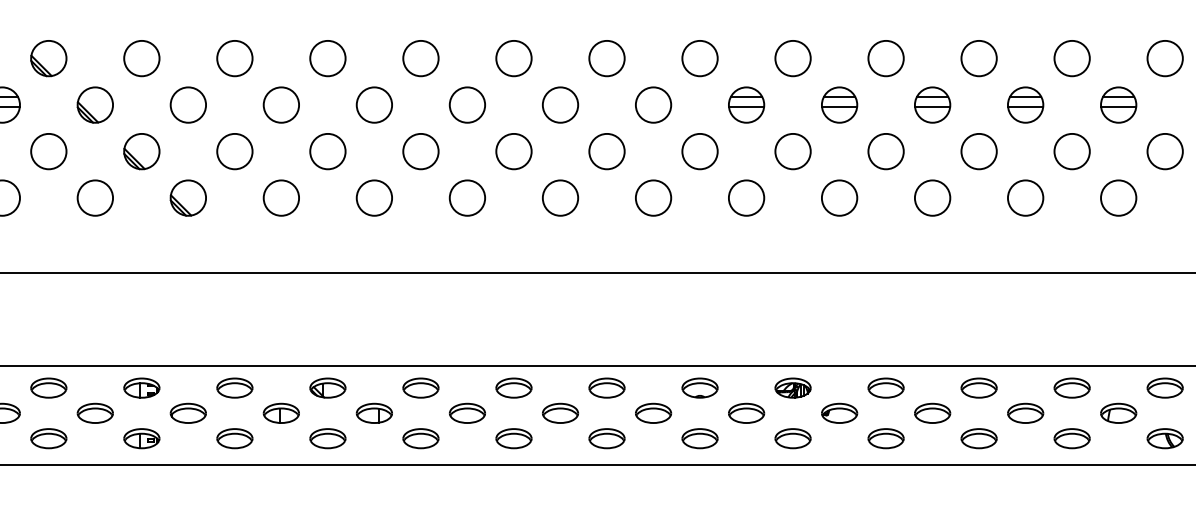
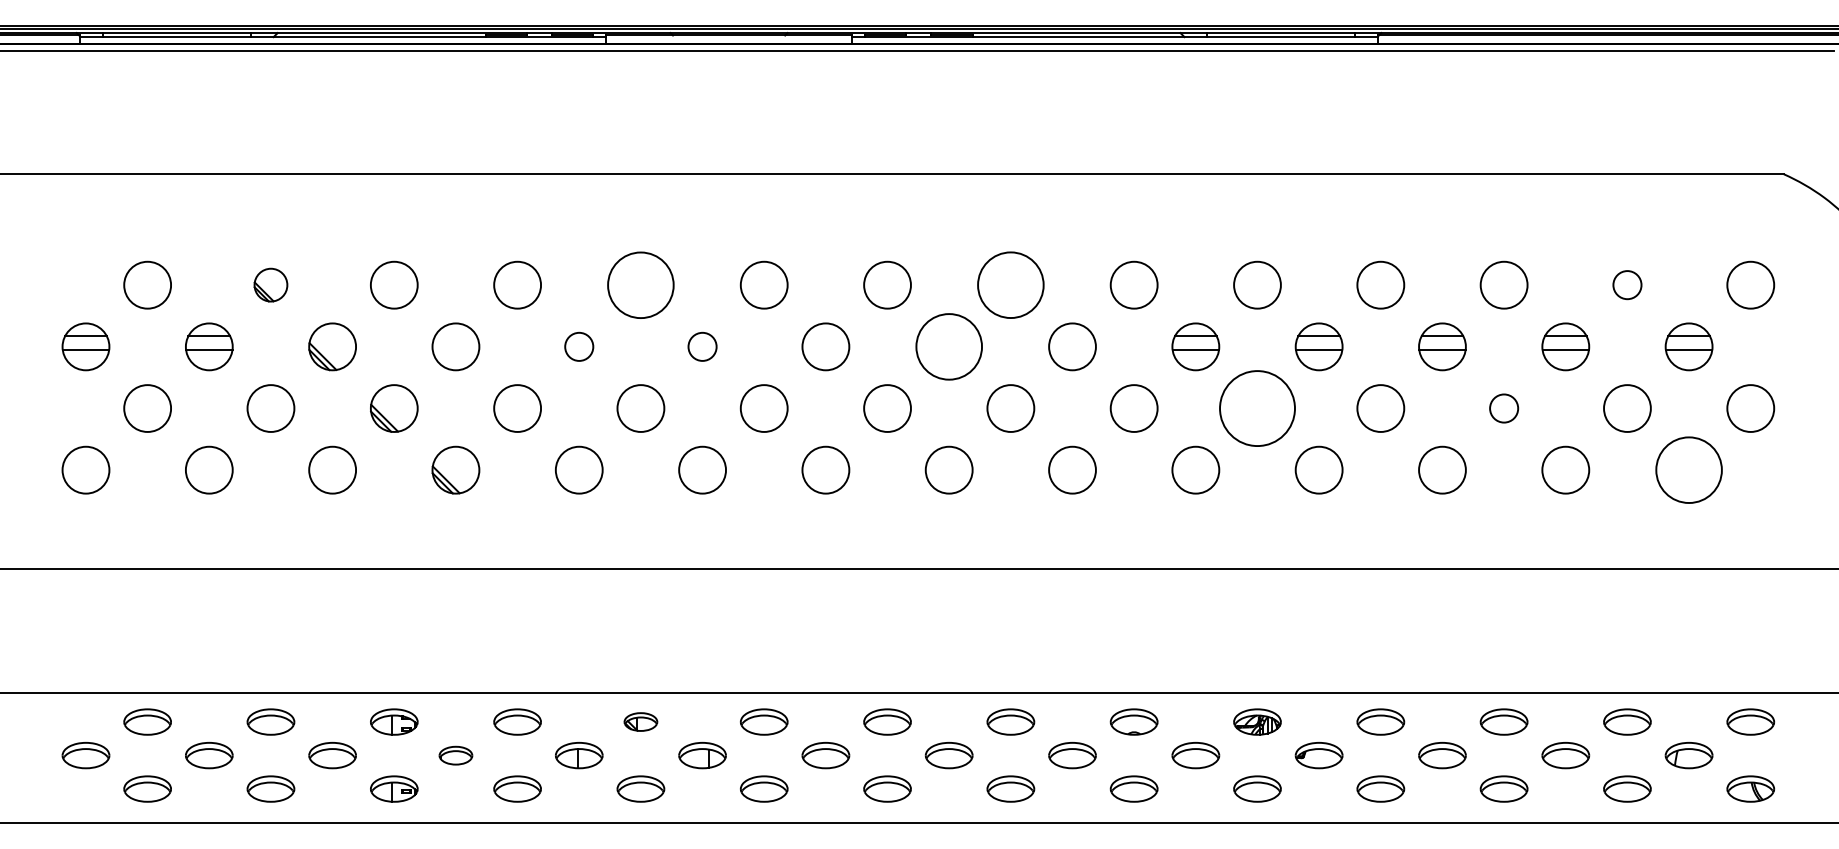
part: (48, 58) -> (270, 284), size x0.7
circle: (327, 58) -> (640, 284), size x1.4
circle: (606, 58) -> (1010, 284), size x1.4
circle: (1072, 58) -> (1627, 284), size x0.6
circle: (280, 104) -> (578, 346), size x0.6
circle: (374, 104) -> (702, 346), size x0.6
circle: (559, 104) -> (948, 346), size x1.4
circle: (793, 151) -> (1257, 408), size x1.6
circle: (978, 151) -> (1503, 408), size x0.6
circle: (1118, 197) -> (1688, 469), size x1.4
part: (327, 387) -> (640, 721), size x0.7
part: (188, 413) -> (455, 755), size x0.7

